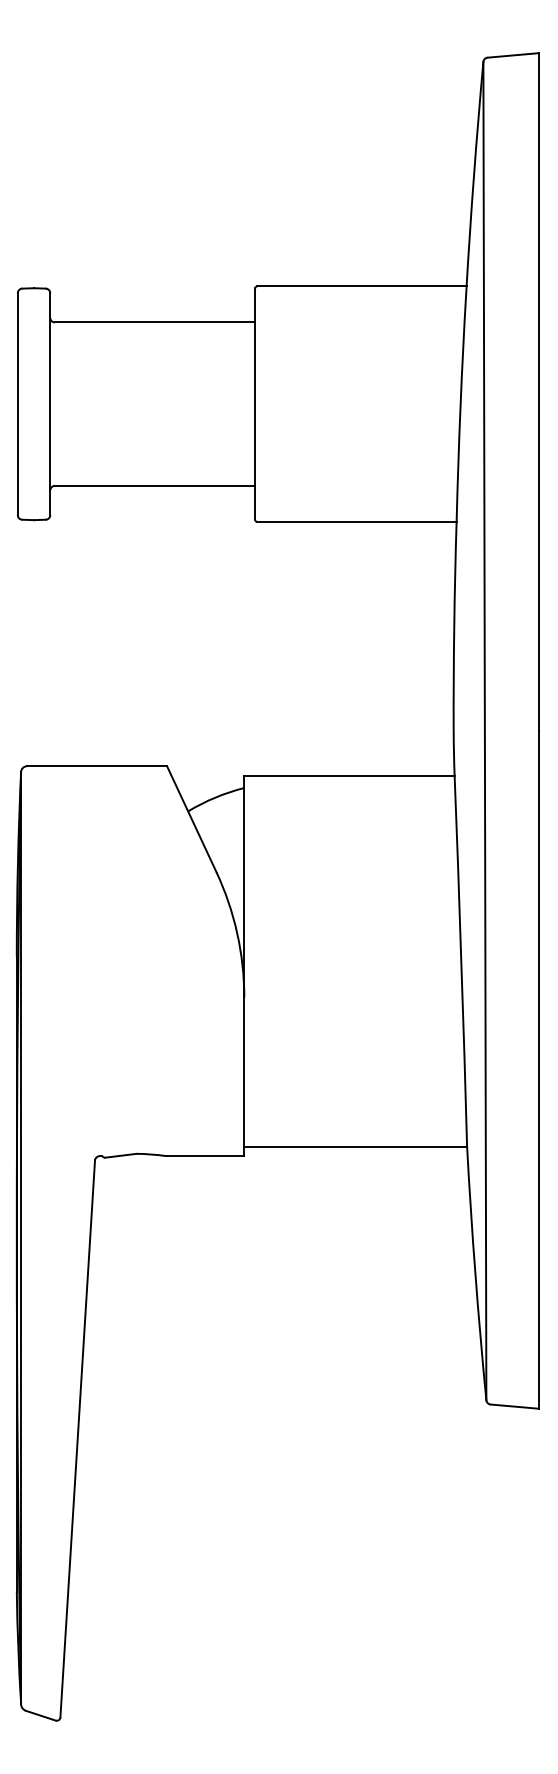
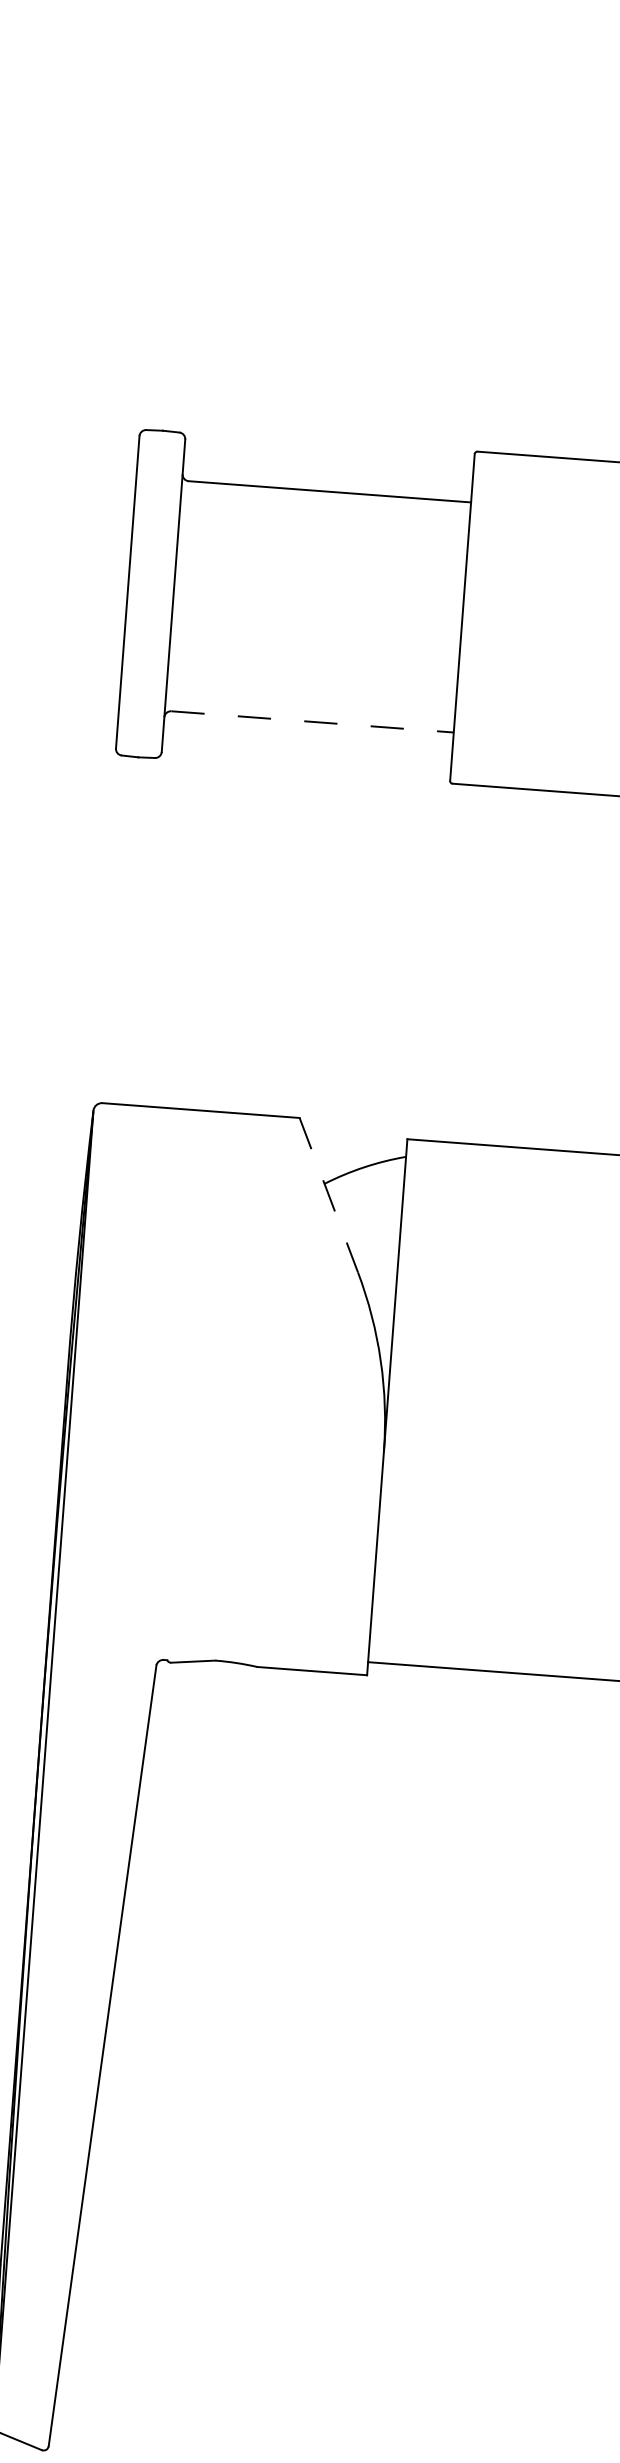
line: (155, 485) -> (313, 721), solid -> dashed
line: (191, 819) -> (328, 1195), solid -> dashed

